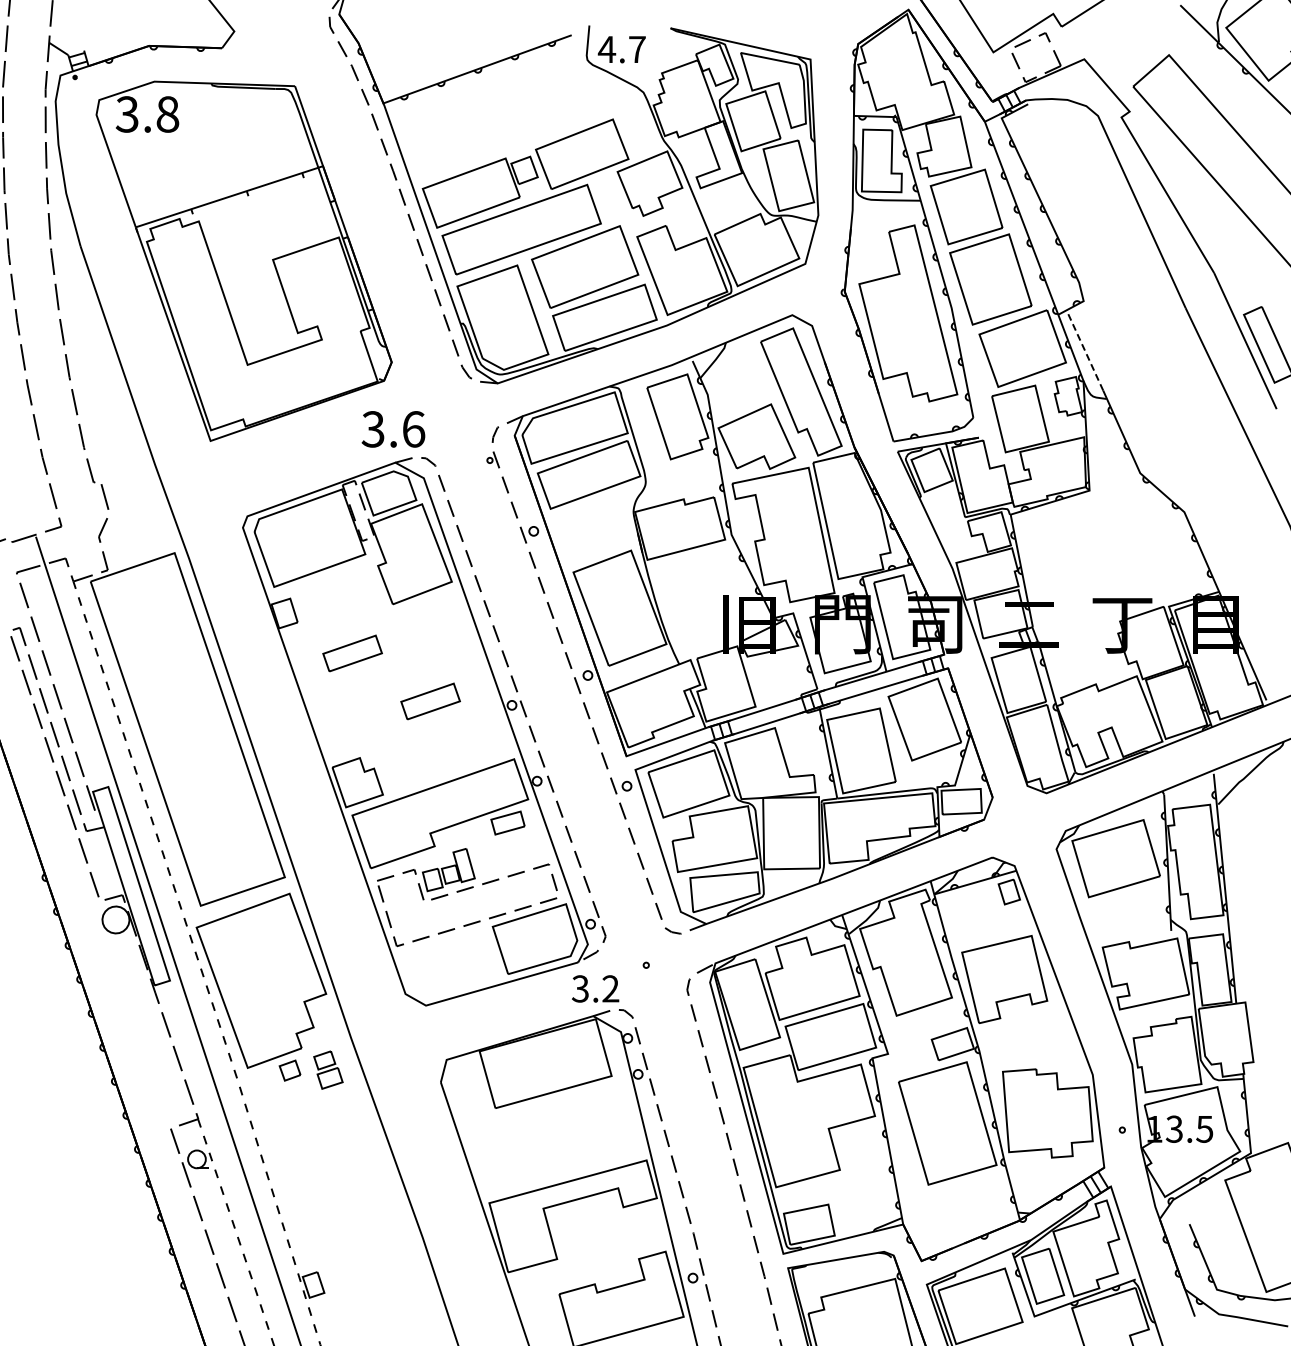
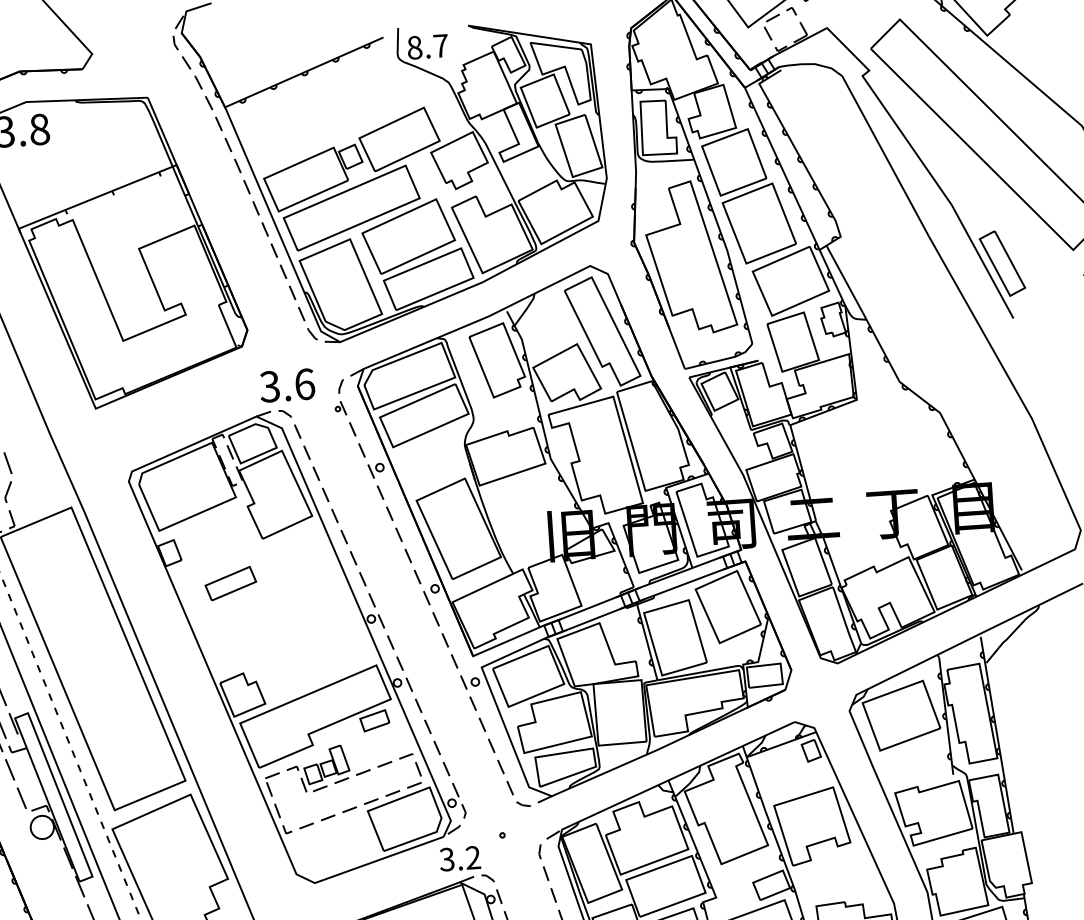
text: (606, 49) -> (414, 47), 4.7 -> 8.7
line: (1084, 350) -> (844, 279), dashed -> solid
text: (393, 429) -> (287, 385), moved
part: (430, 701) -> (300, 620), removed

